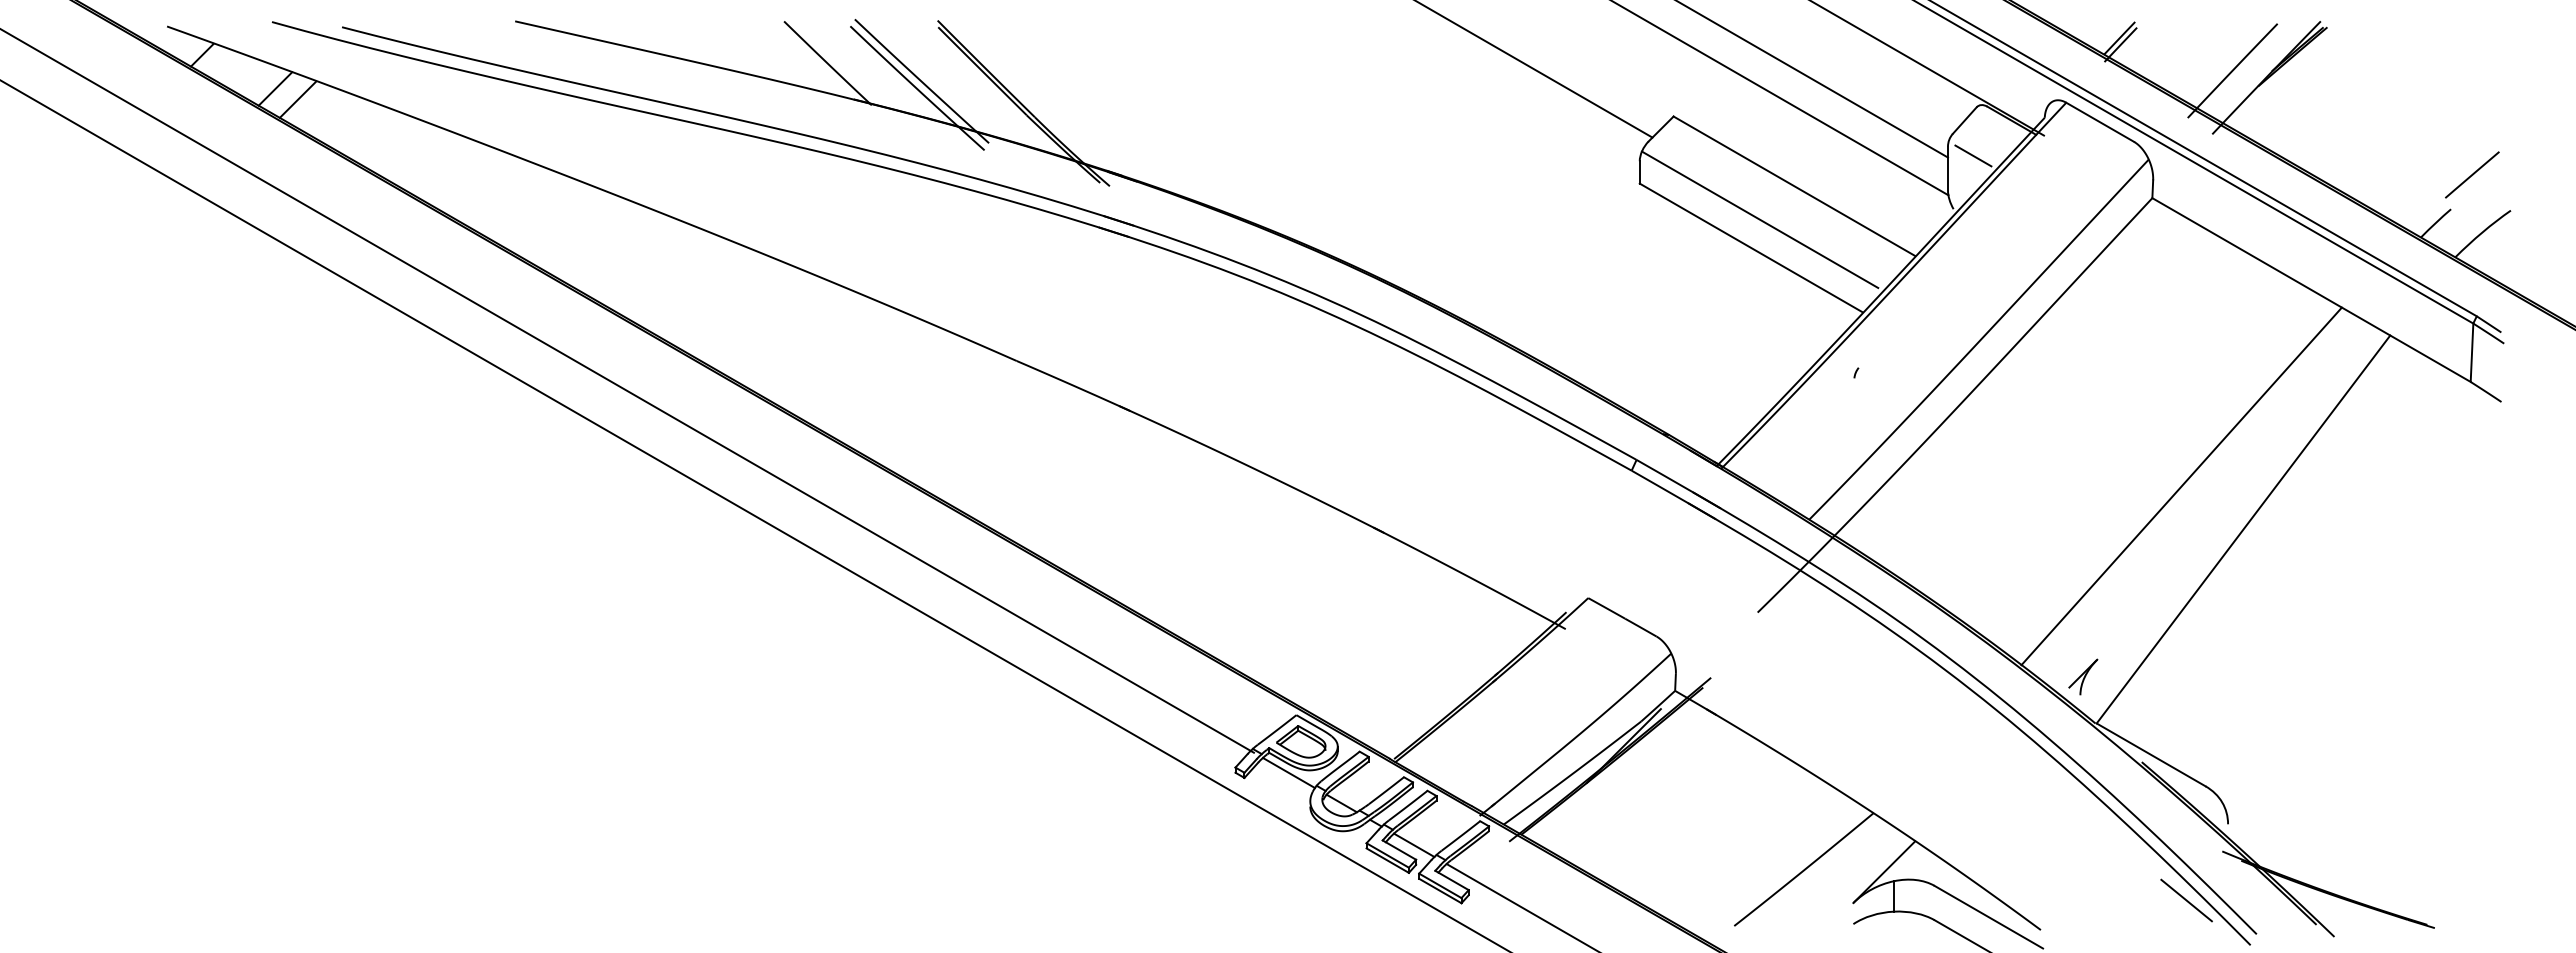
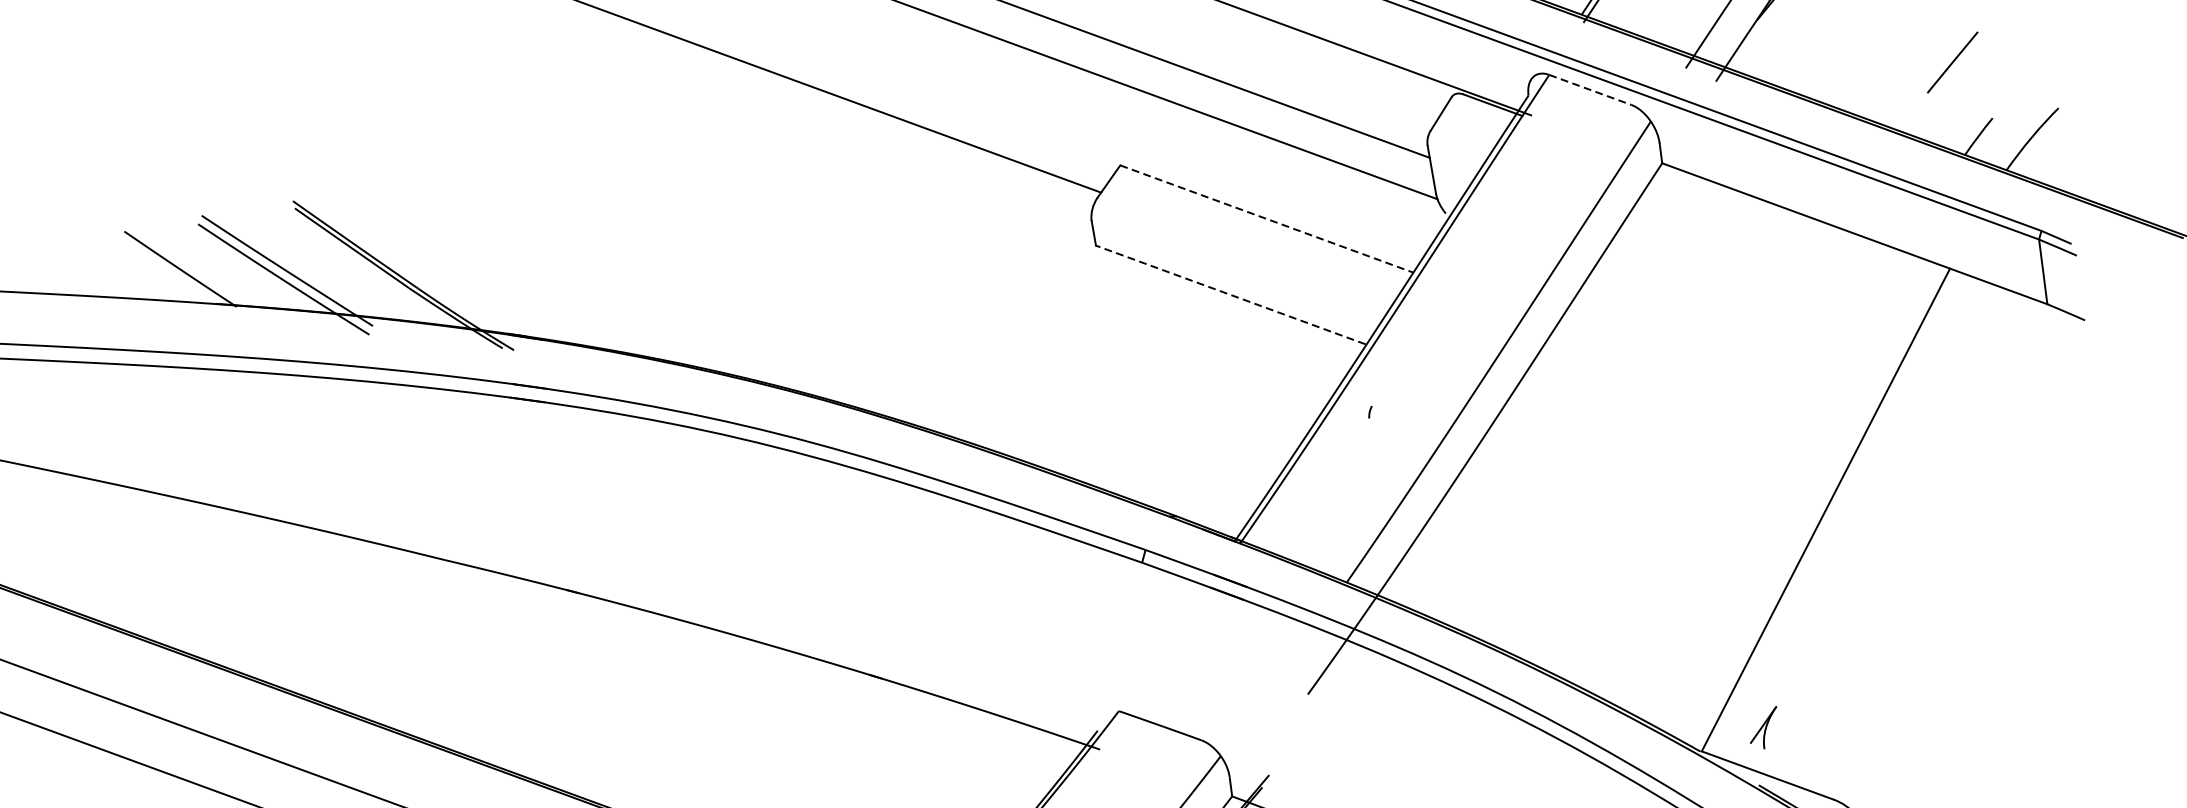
line: (2100, 122) -> (1590, 90), solid -> dashed
line: (1973, 155) -> (1457, 150), removed
line: (2472, 174) -> (1952, 61), moved
line: (1794, 186) -> (1266, 219), solid -> dashed
line: (1759, 219) -> (1234, 262), removed
line: (1751, 247) -> (1231, 294), solid -> dashed
line: (2181, 486) -> (1749, 474), removed
part: (2083, 676) -> (1764, 728), moved

